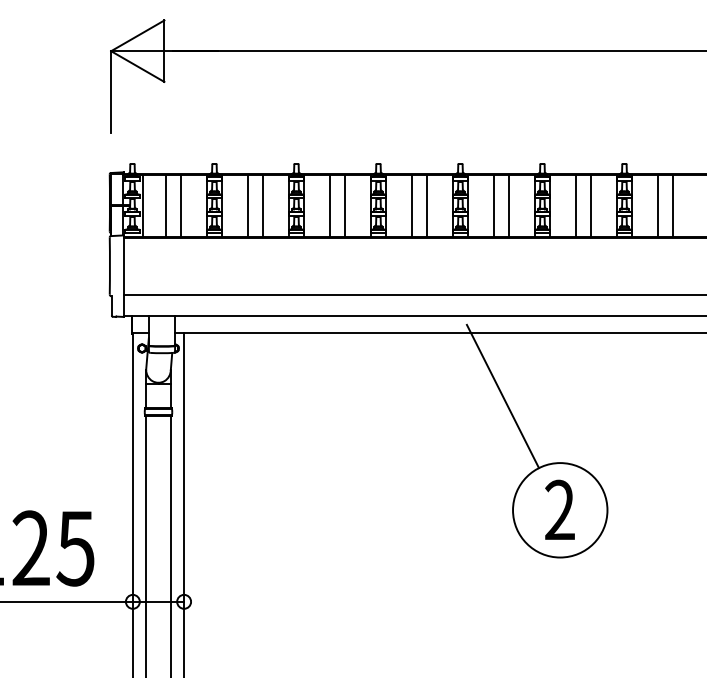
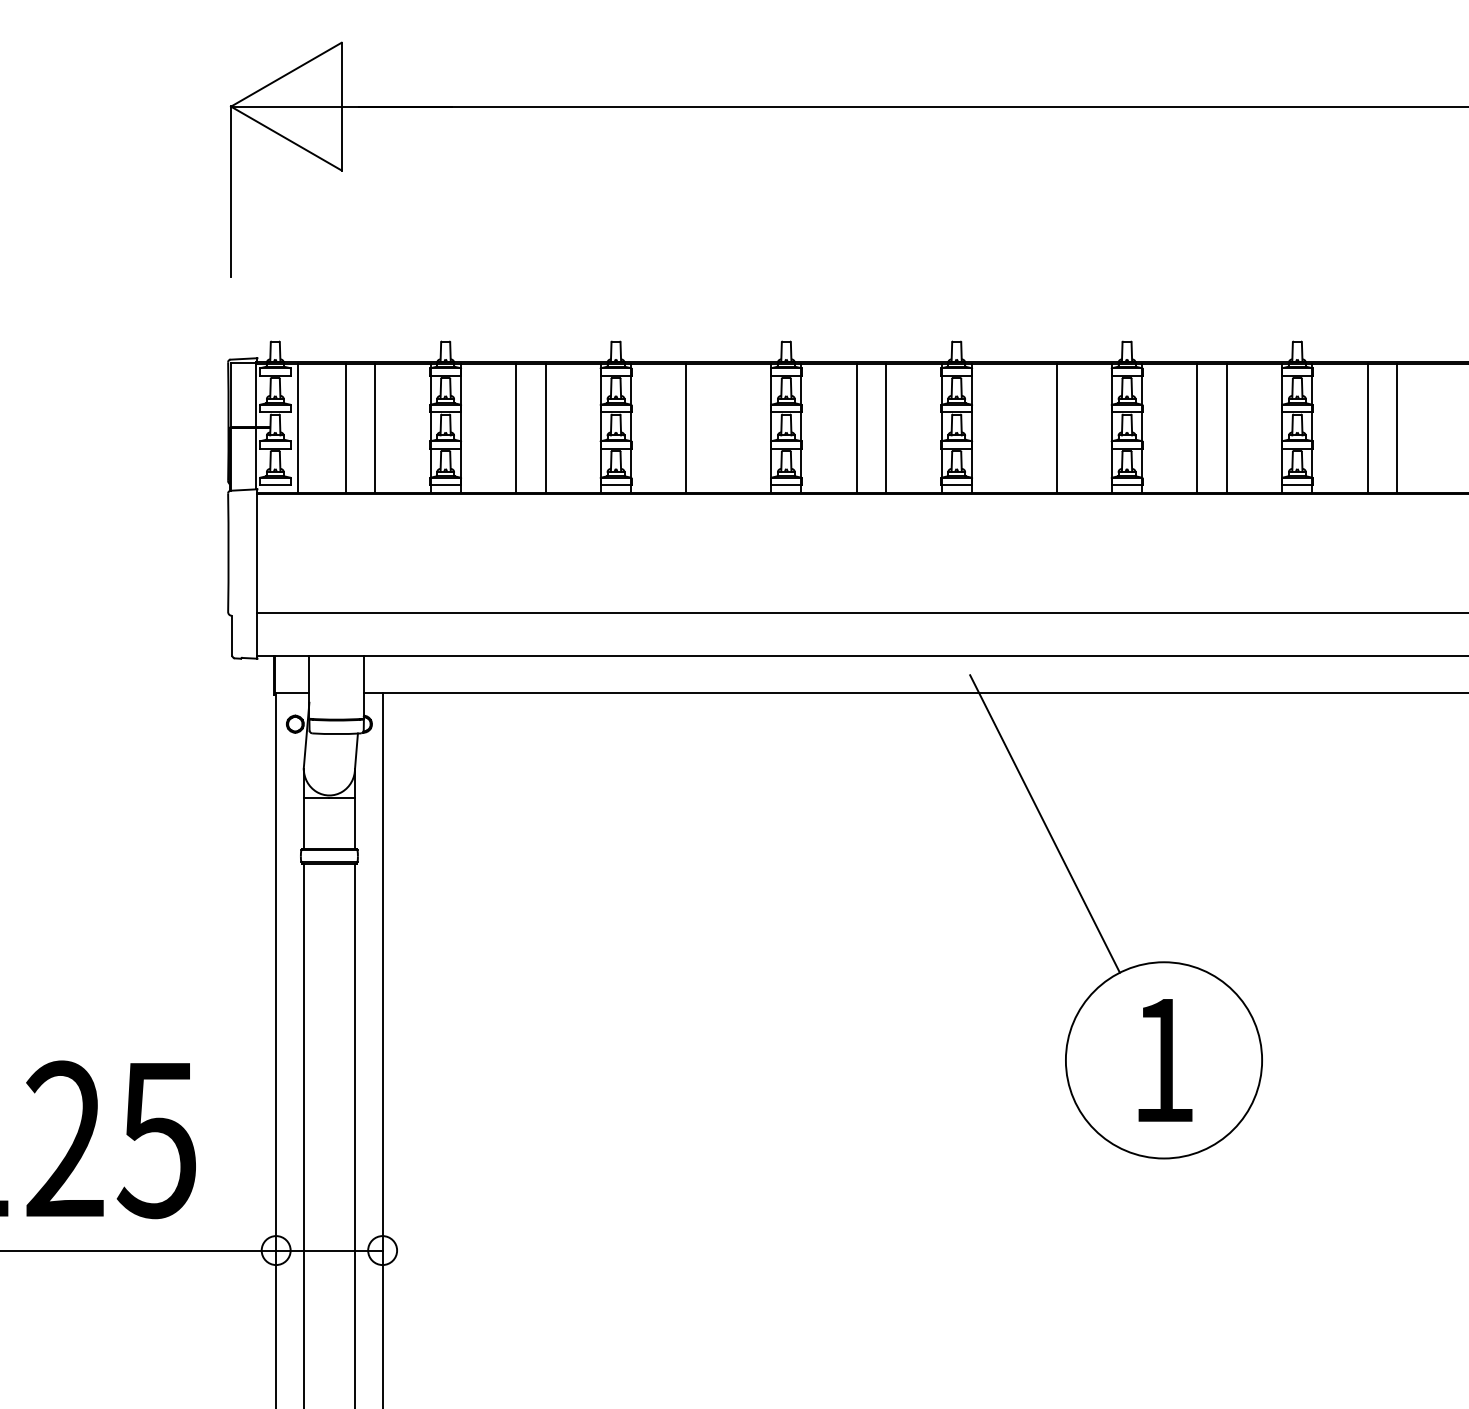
line: (344, 206) -> (715, 429), removed
line: (494, 206) -> (1027, 429), removed
text: (559, 509) -> (1162, 1058), 2 -> 1

